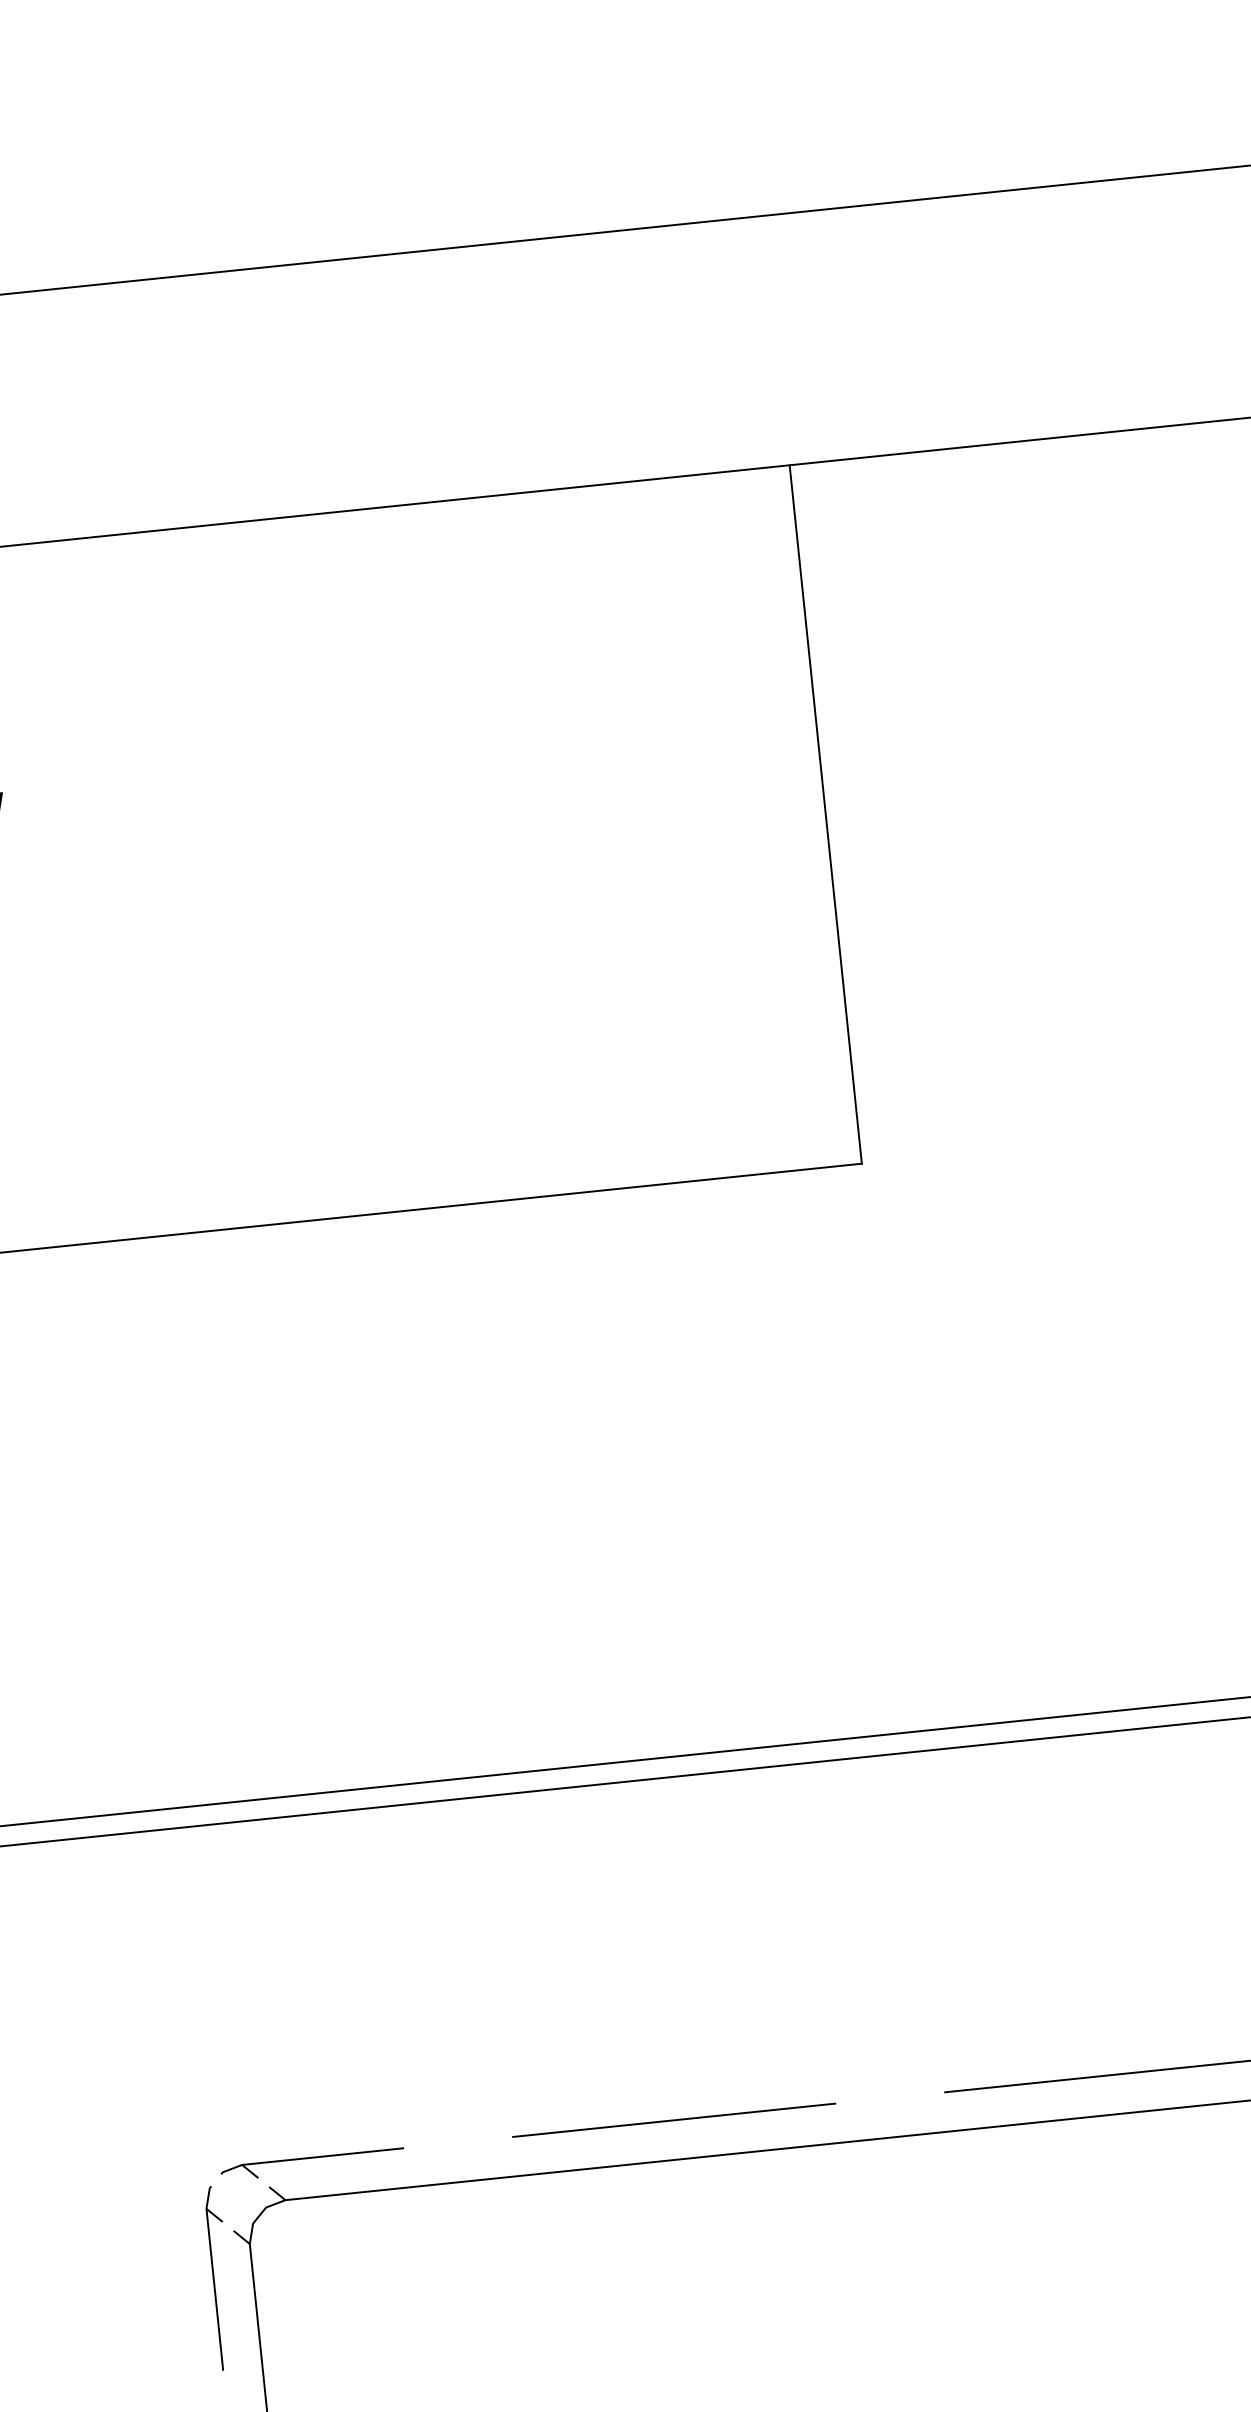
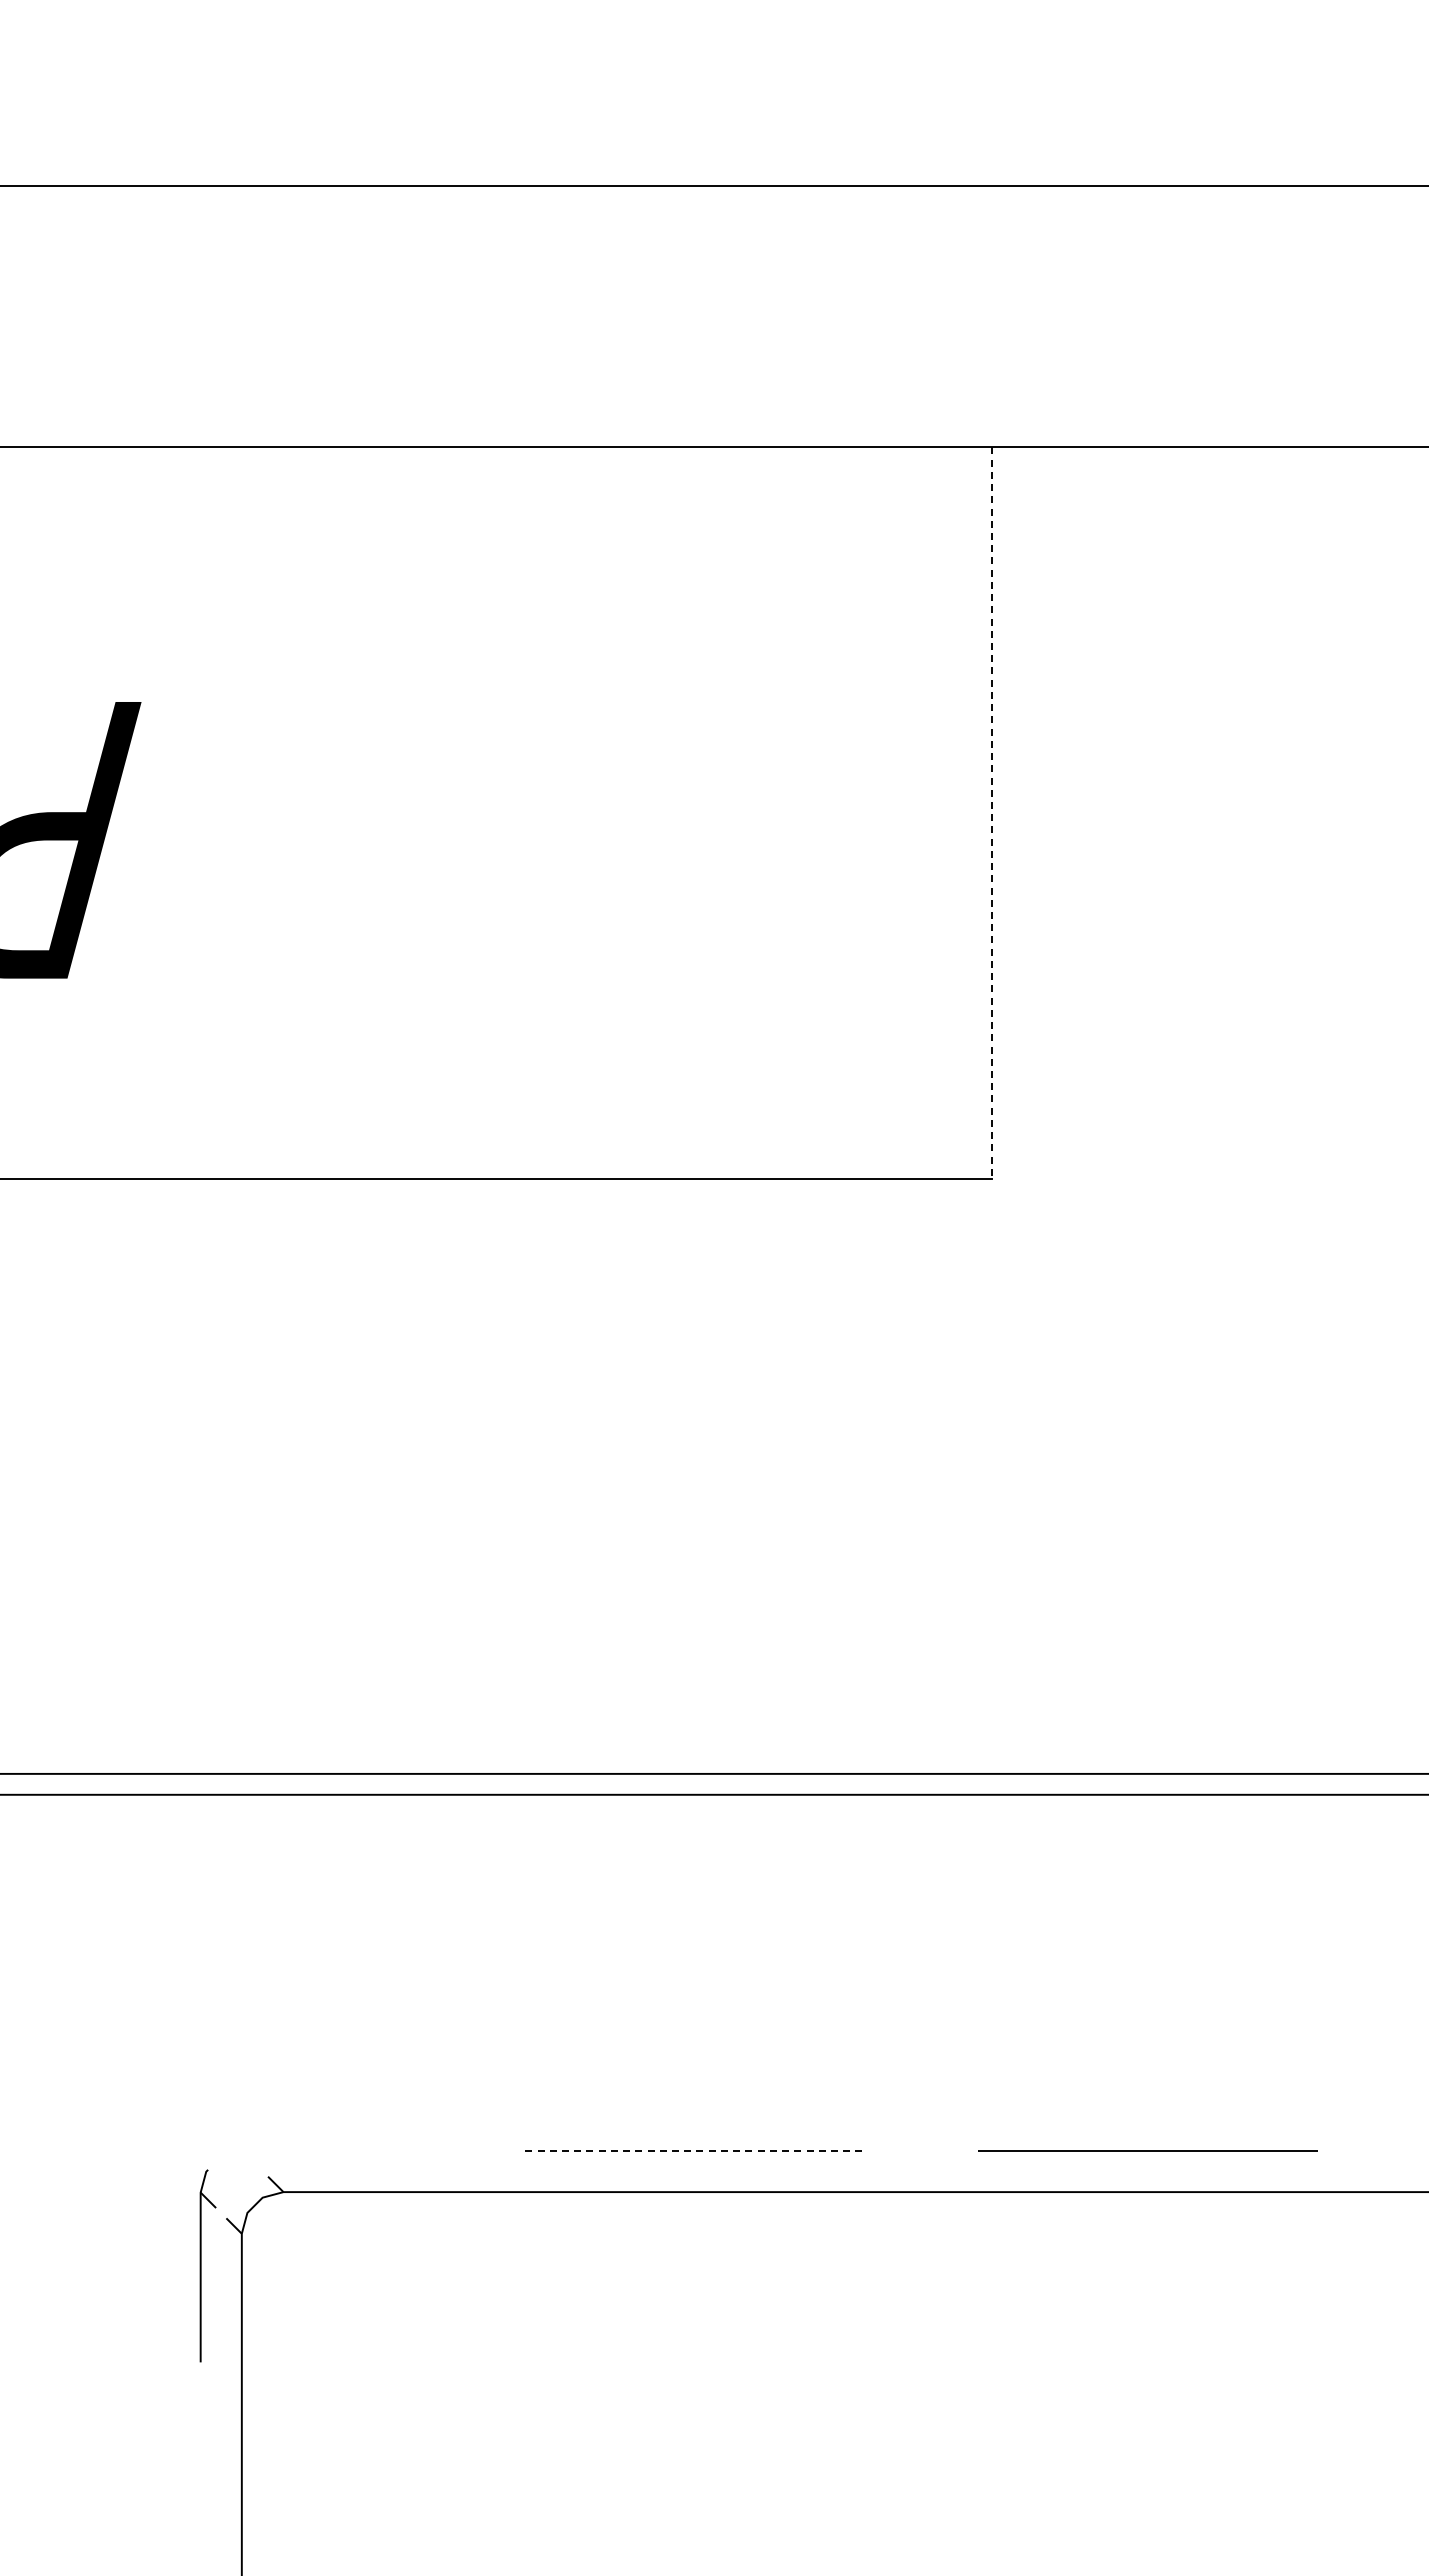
line: (826, 814) -> (992, 813), solid -> dashed
line: (674, 2119) -> (695, 2150), solid -> dashed
part: (312, 2158) -> (315, 2151), removed

